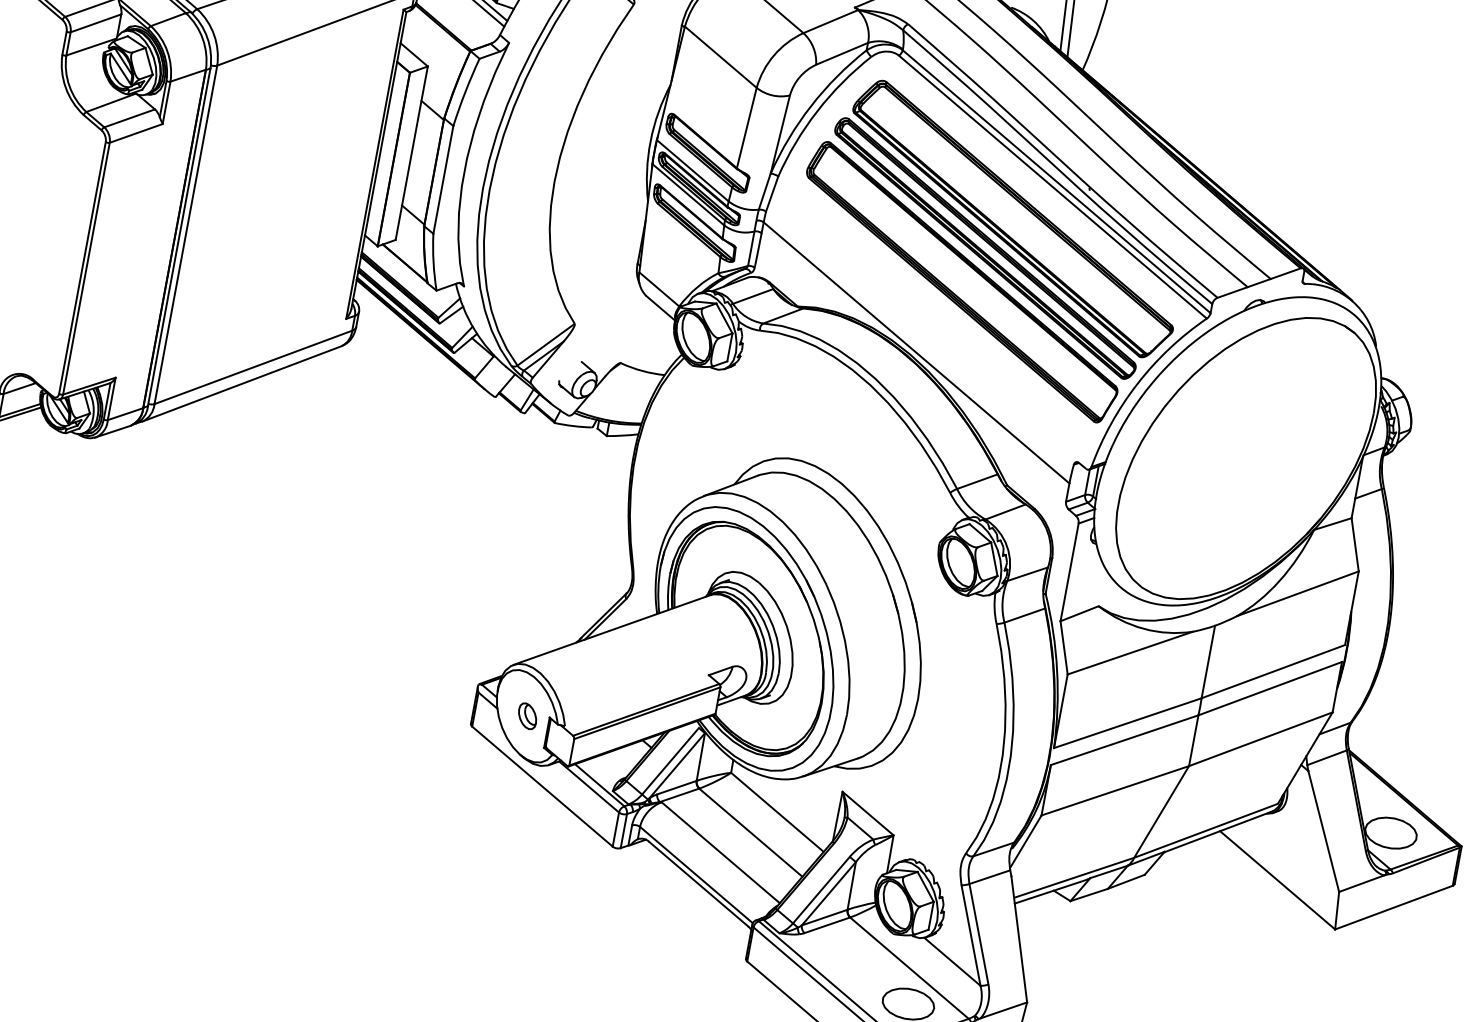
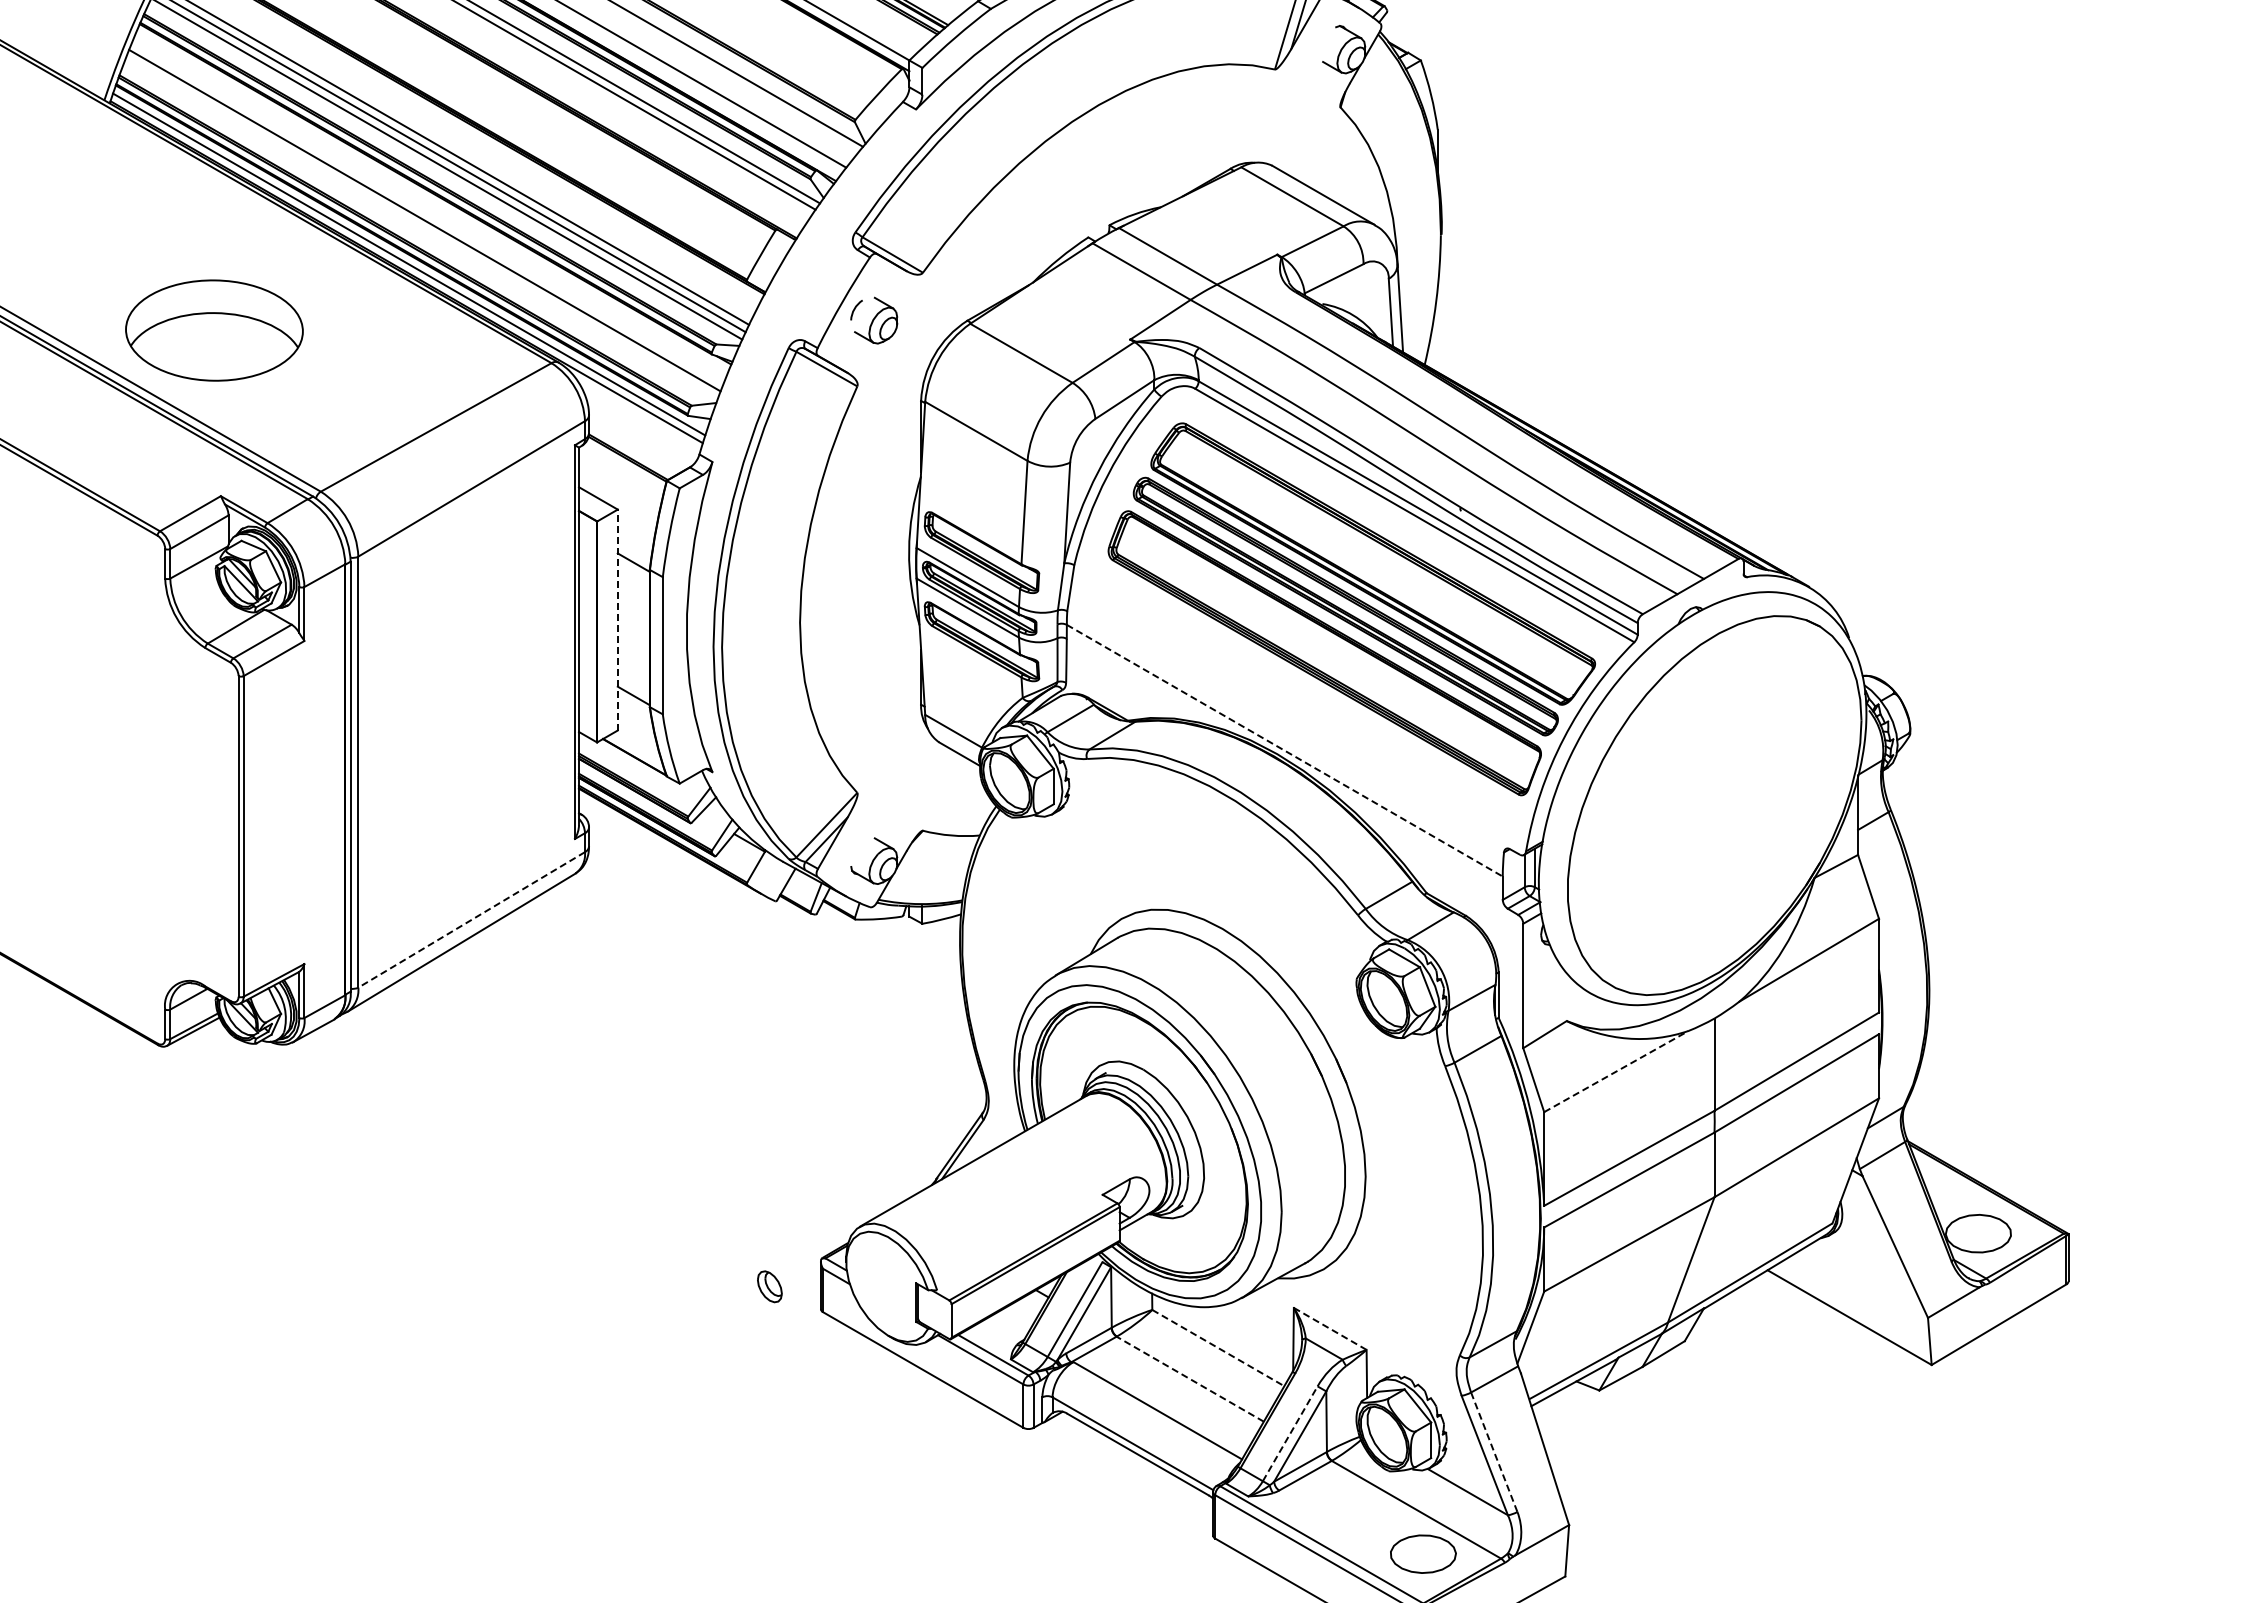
line: (411, 152) -> (617, 619), solid -> dashed
line: (916, 352) -> (1284, 750), solid -> dashed
line: (253, 367) -> (471, 920), solid -> dashed
line: (1130, 653) -> (1616, 1071), solid -> dashed
part: (527, 715) -> (769, 1286), moved
line: (777, 812) -> (1218, 1348), solid -> dashed
line: (868, 813) -> (1330, 1328), solid -> dashed
line: (750, 832) -> (1190, 1379), solid -> dashed
line: (821, 889) -> (1290, 1433), solid -> dashed
line: (979, 934) -> (1494, 1452), solid -> dashed

